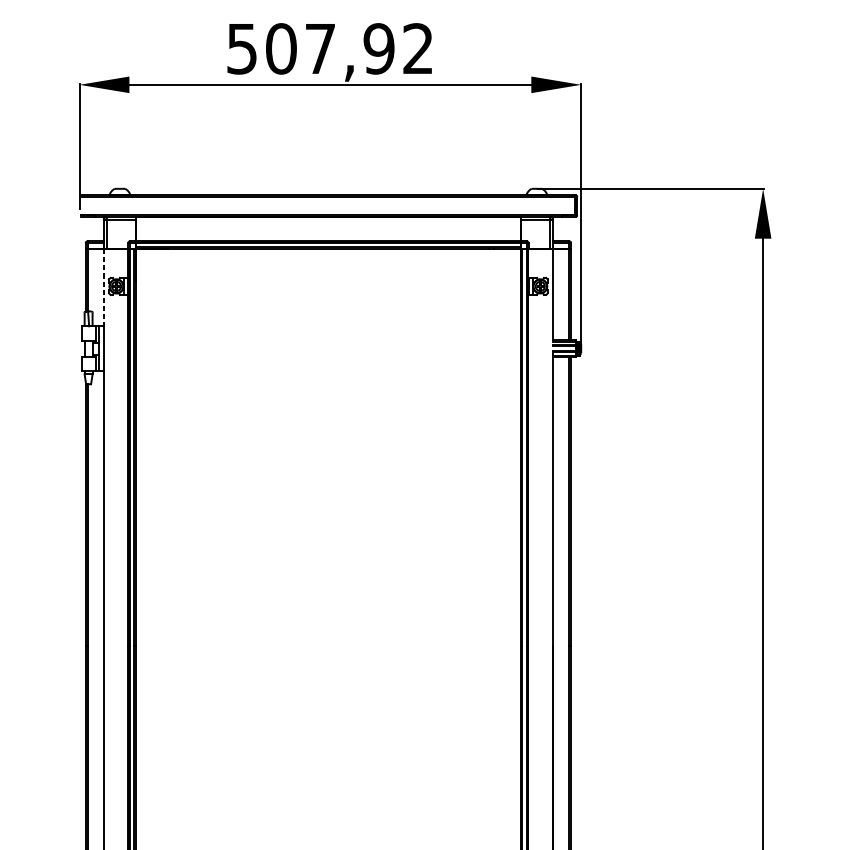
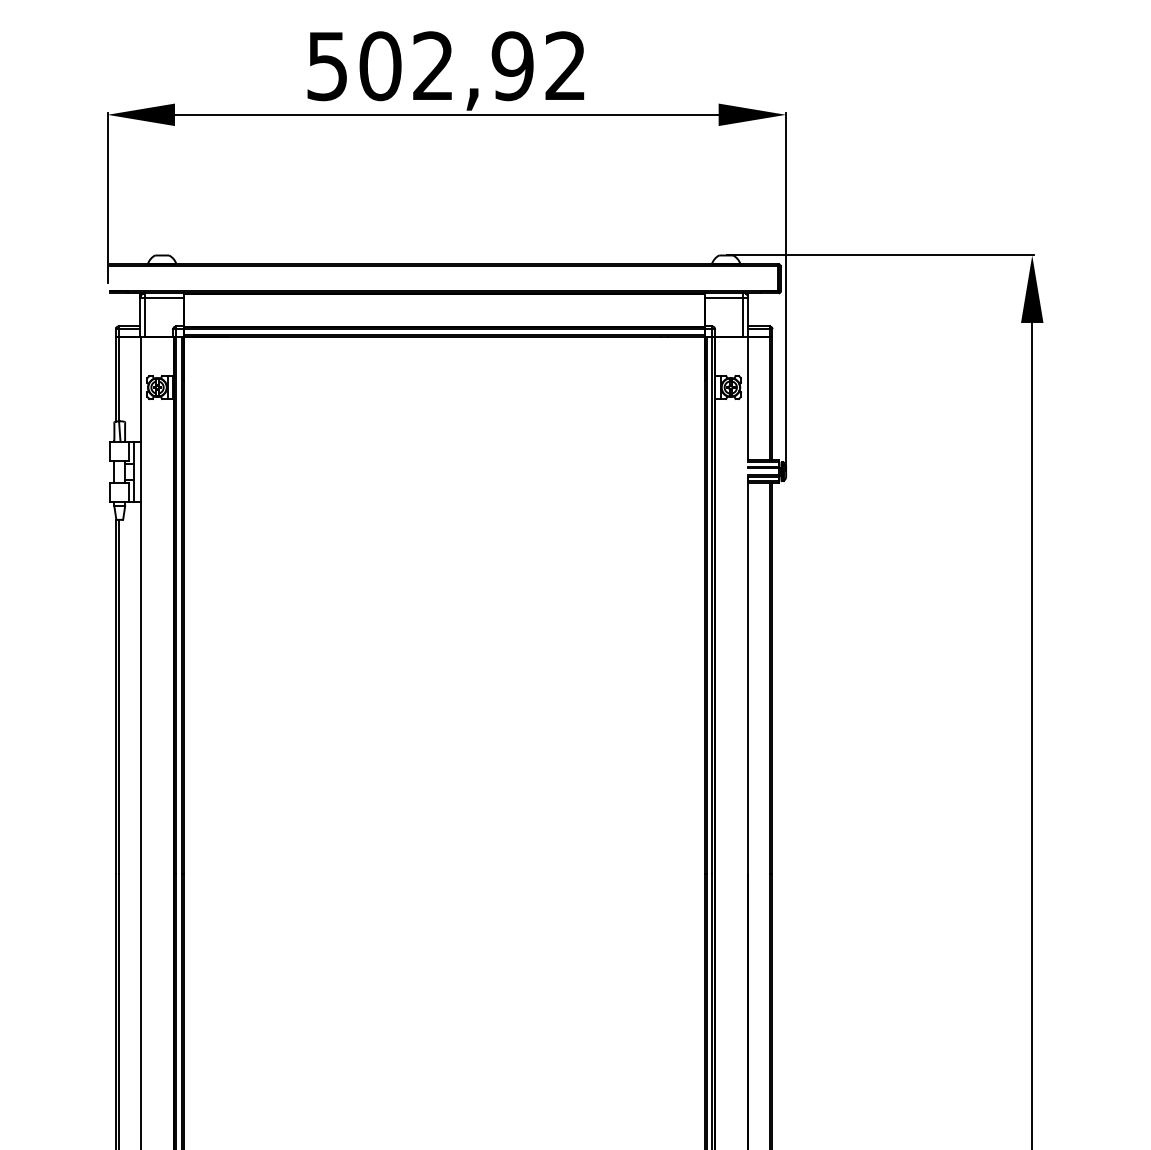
text: (319, 48) -> (432, 65), 507,92 -> 502,92
line: (103, 287) -> (140, 389), dashed -> solid

